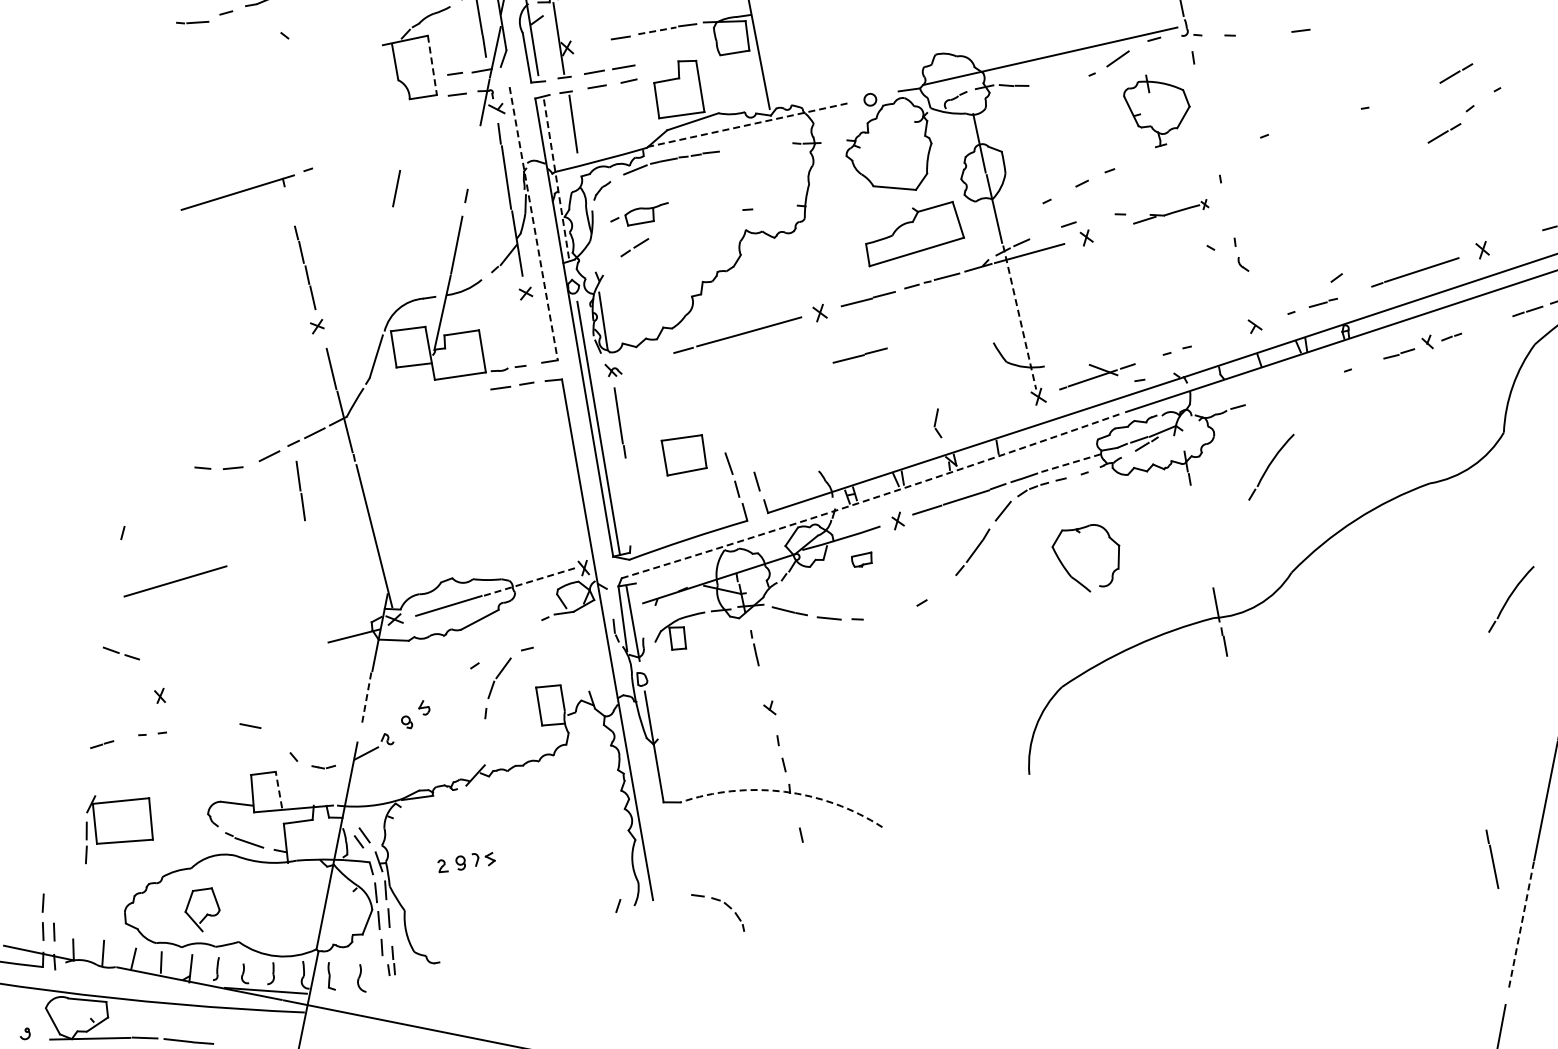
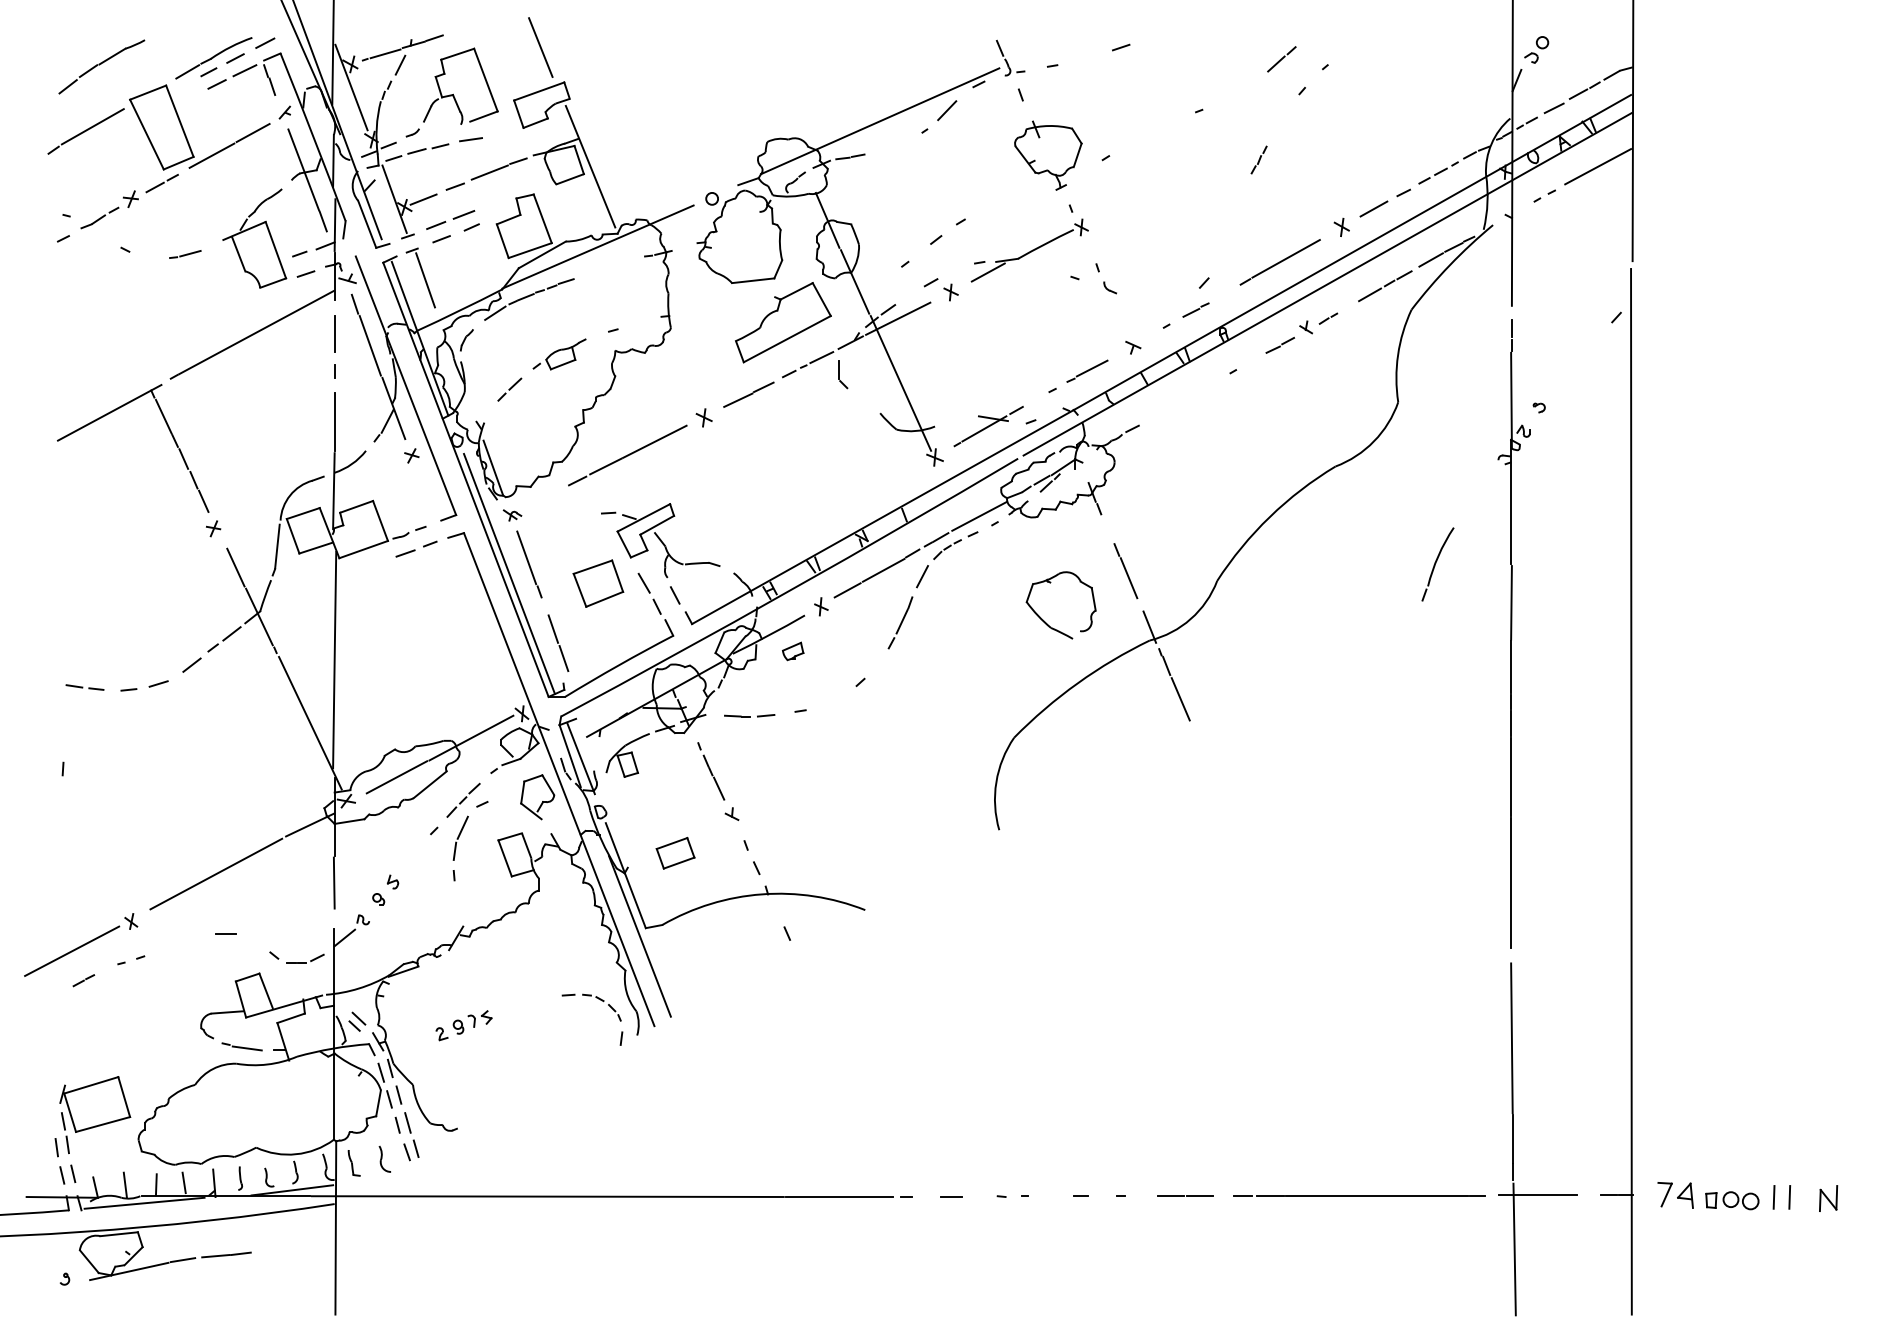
line: (192, 22) -> (185, 254), moved
line: (658, 30) -> (490, 172), dashed -> solid
line: (587, 44) -> (423, 199), added
line: (432, 65) -> (275, 250), dashed -> solid
part: (1154, 111) -> (1048, 155), moved
line: (749, 124) -> (598, 246), dashed -> solid
line: (1444, 133) -> (1281, 120), removed
line: (397, 142) -> (256, 332), added
part: (1413, 167) -> (1258, 159), added
line: (557, 180) -> (420, 338), dashed -> solid
line: (396, 188) -> (334, 333), moved
line: (289, 206) -> (163, 416), added
part: (639, 212) -> (559, 354), moved
part: (1171, 212) -> (1029, 250), size x1.67
line: (533, 223) -> (405, 385), dashed -> solid
line: (1517, 237) -> (1373, 208), added
line: (1019, 317) -> (900, 383), dashed -> solid
line: (1497, 321) -> (1370, 294), added
line: (1209, 339) -> (1091, 368), added
line: (859, 355) -> (751, 451), removed
part: (940, 423) -> (843, 374), moved
part: (753, 424) -> (660, 540), added
line: (1071, 463) -> (980, 516), dashed -> solid
part: (1270, 467) -> (1176, 481), removed
line: (410, 478) -> (334, 659), added
line: (301, 490) -> (558, 642), moved
arc: (872, 499) -> (791, 590), dashed -> solid
part: (1066, 568) -> (1044, 620), moved
line: (176, 580) -> (72, 950), moved
line: (529, 582) -> (471, 738), dashed -> solid
part: (806, 613) -> (749, 715), size x0.71
part: (509, 640) -> (463, 799), added
line: (119, 653) -> (83, 687), moved
line: (253, 665) -> (216, 873), added
line: (763, 679) -> (719, 788), added
line: (1232, 681) -> (1180, 699), added
line: (366, 698) -> (334, 883), dashed -> solid
part: (707, 733) -> (675, 852), added
part: (323, 765) -> (305, 958), size x1.67
line: (278, 789) -> (265, 990), dashed -> solid
arc: (784, 791) -> (762, 894), dashed -> solid
line: (655, 809) -> (639, 936), added
part: (119, 830) -> (95, 1114), moved
line: (1491, 859) -> (1125, 571), moved
part: (724, 904) -> (596, 998), moved
part: (206, 914) -> (542, 801), moved
line: (1521, 926) -> (1511, 883), dashed -> solid
part: (393, 961) -> (411, 1136), size x1.67
line: (118, 974) -> (144, 1202), added

